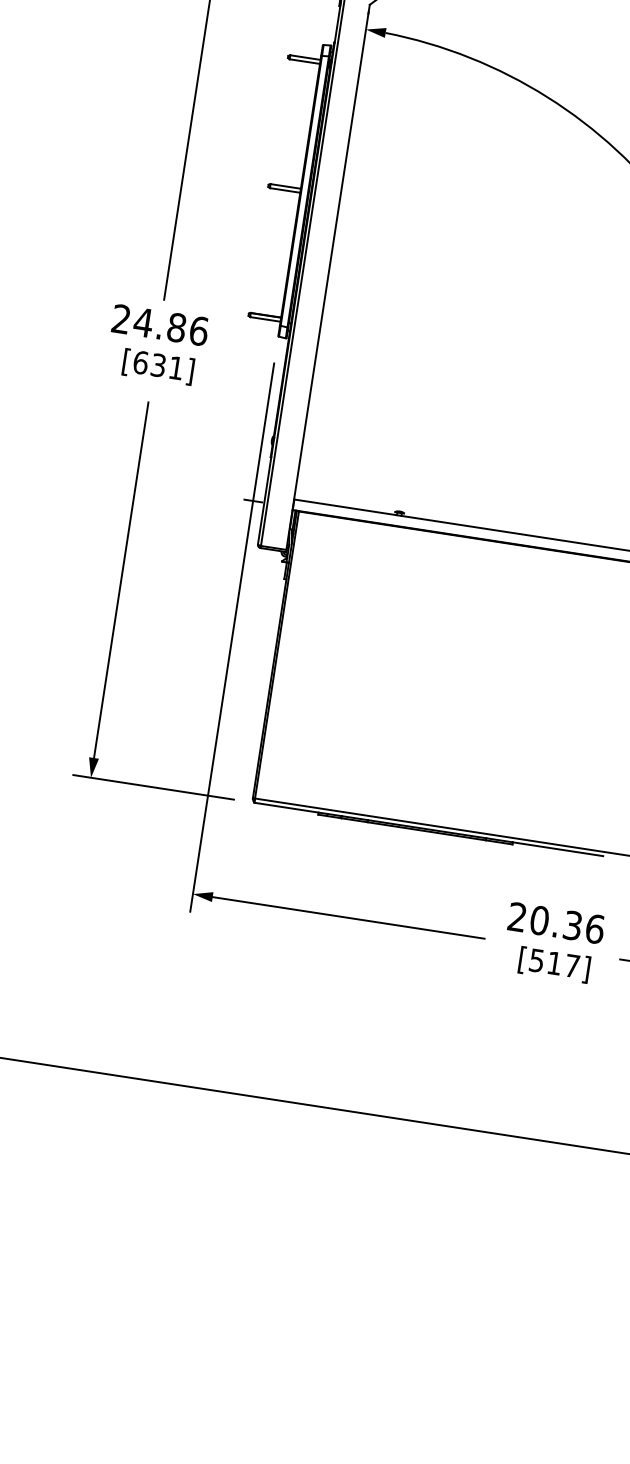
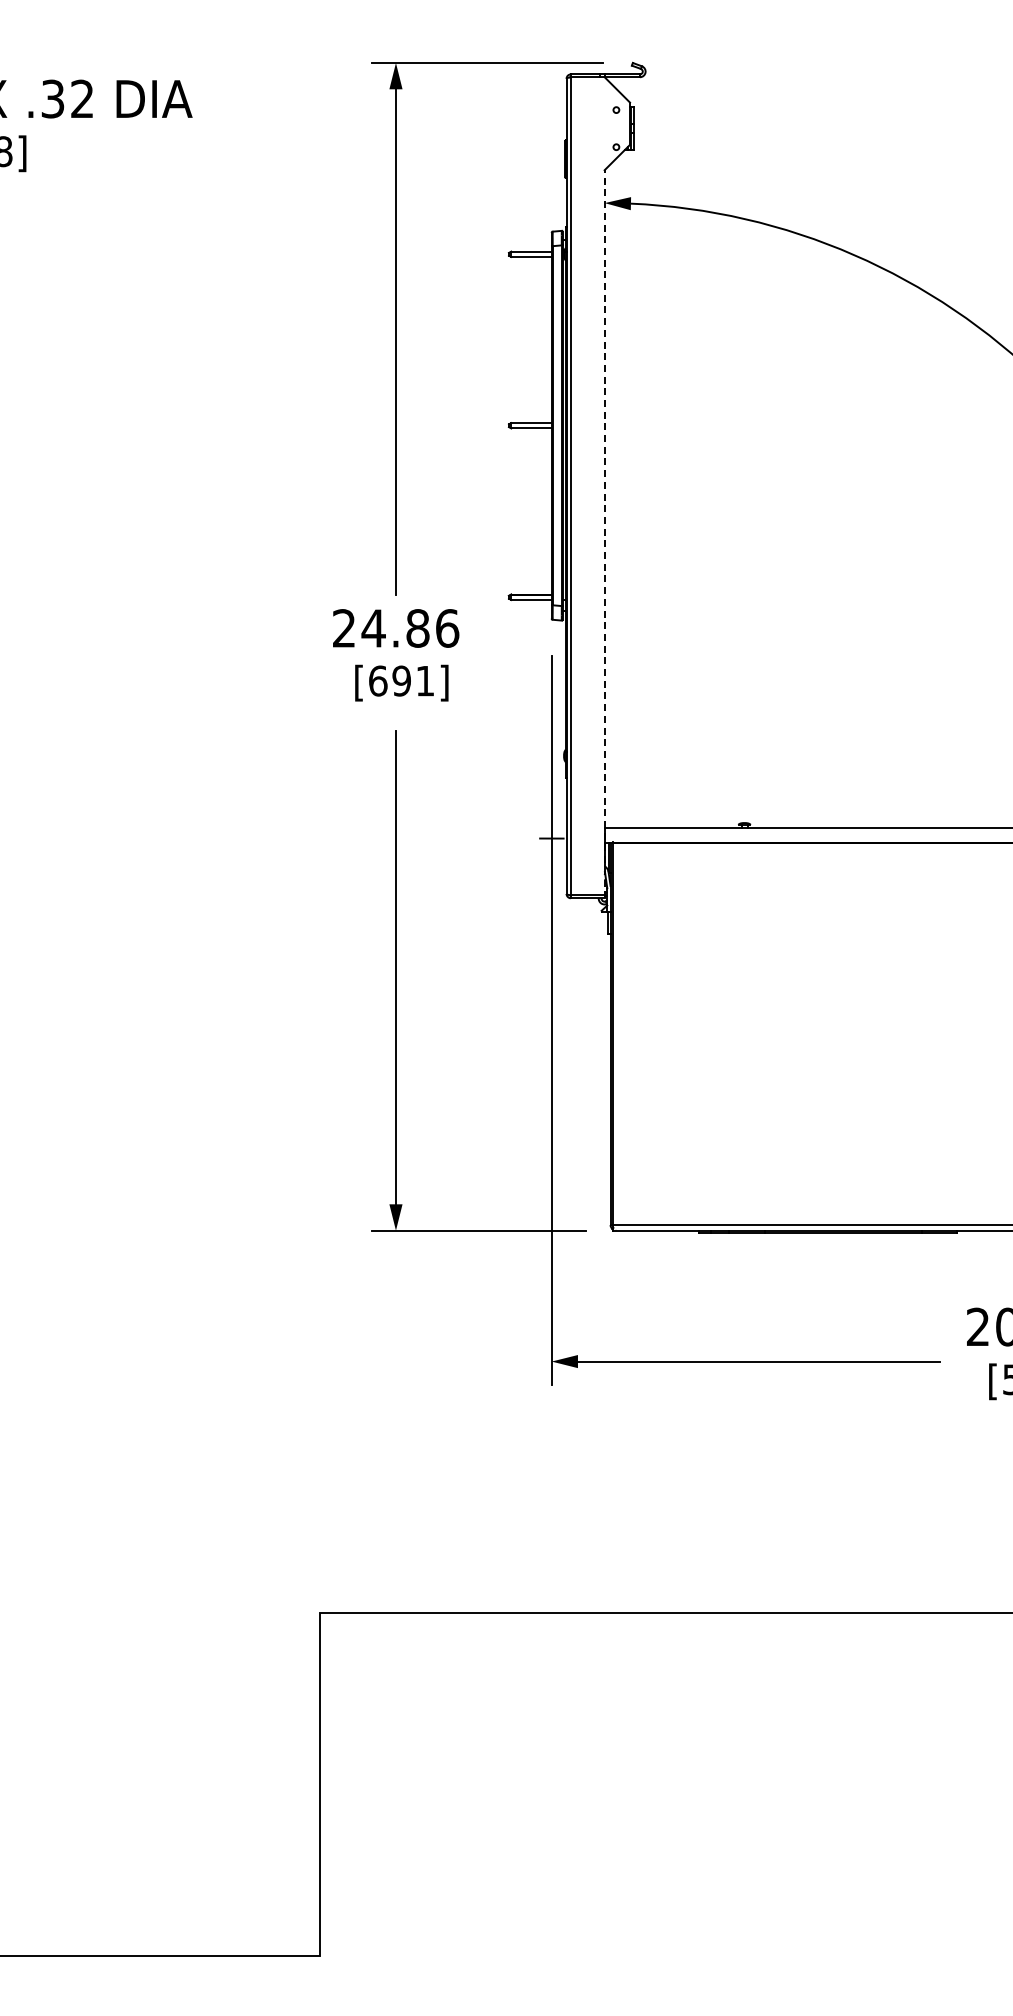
line: (327, 277) -> (604, 533), solid -> dashed
text: (158, 364) -> (401, 680), [631] -> [691]

